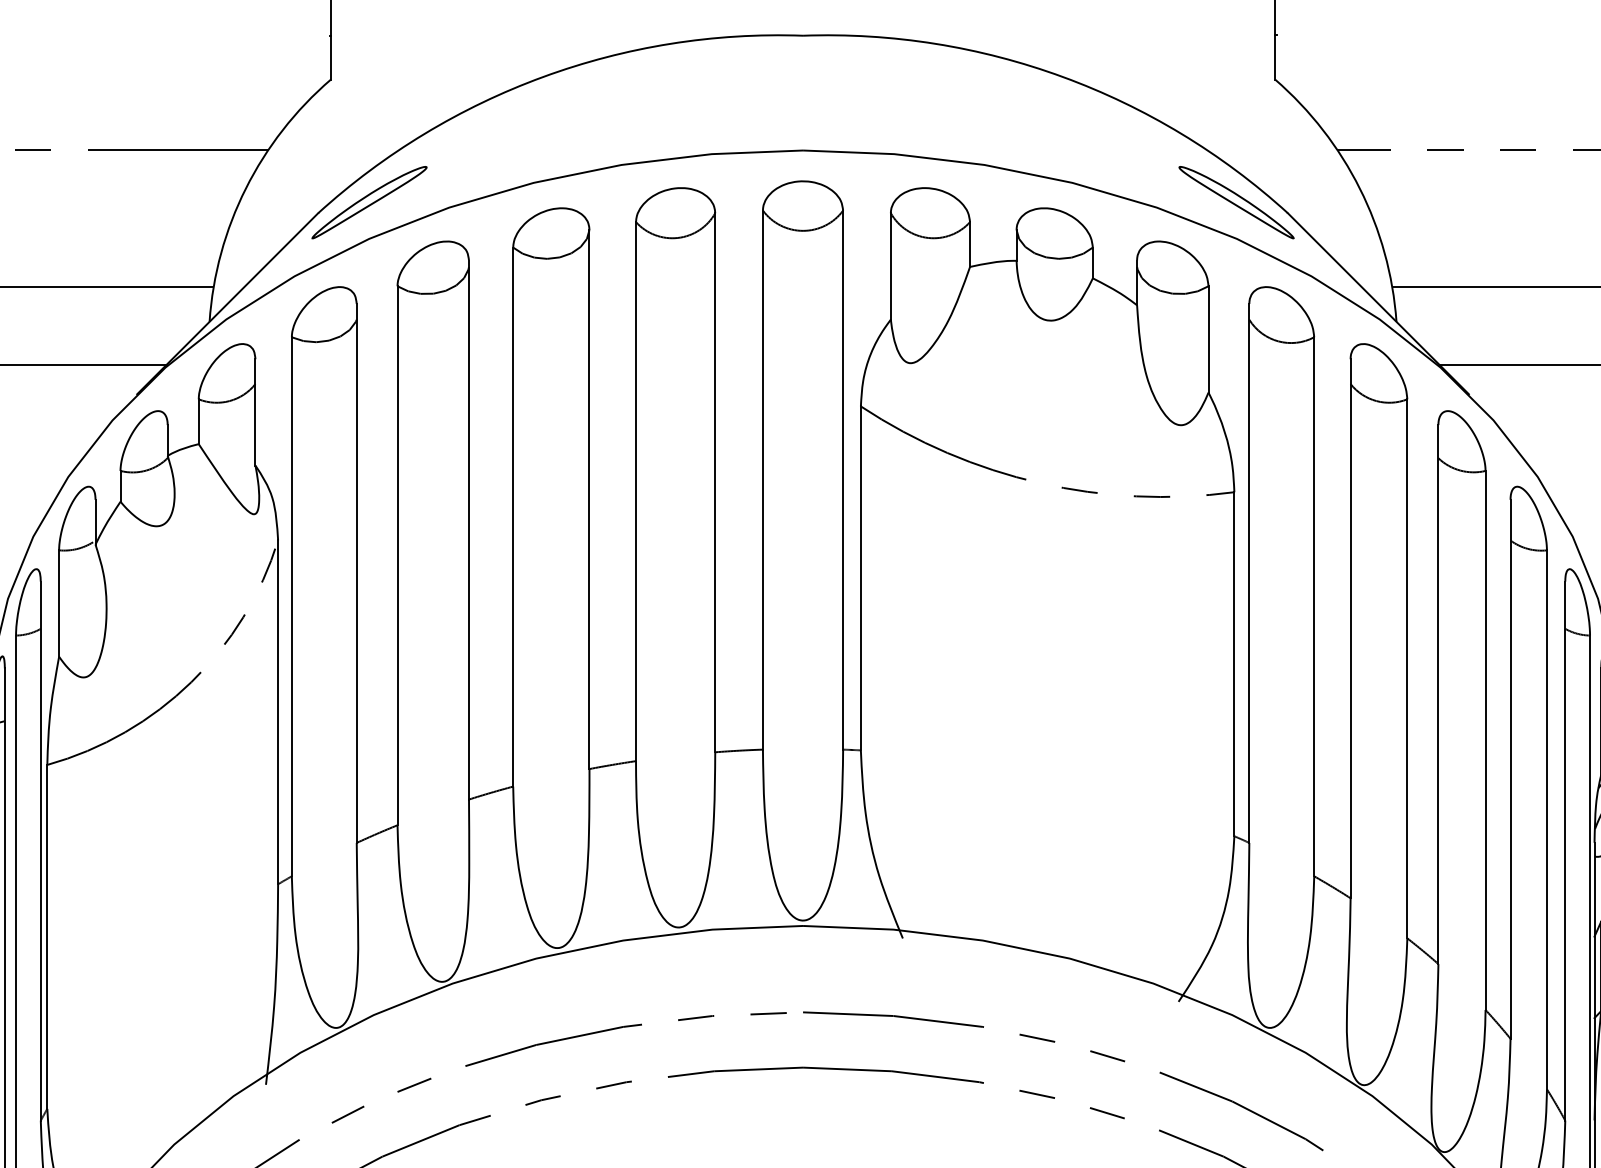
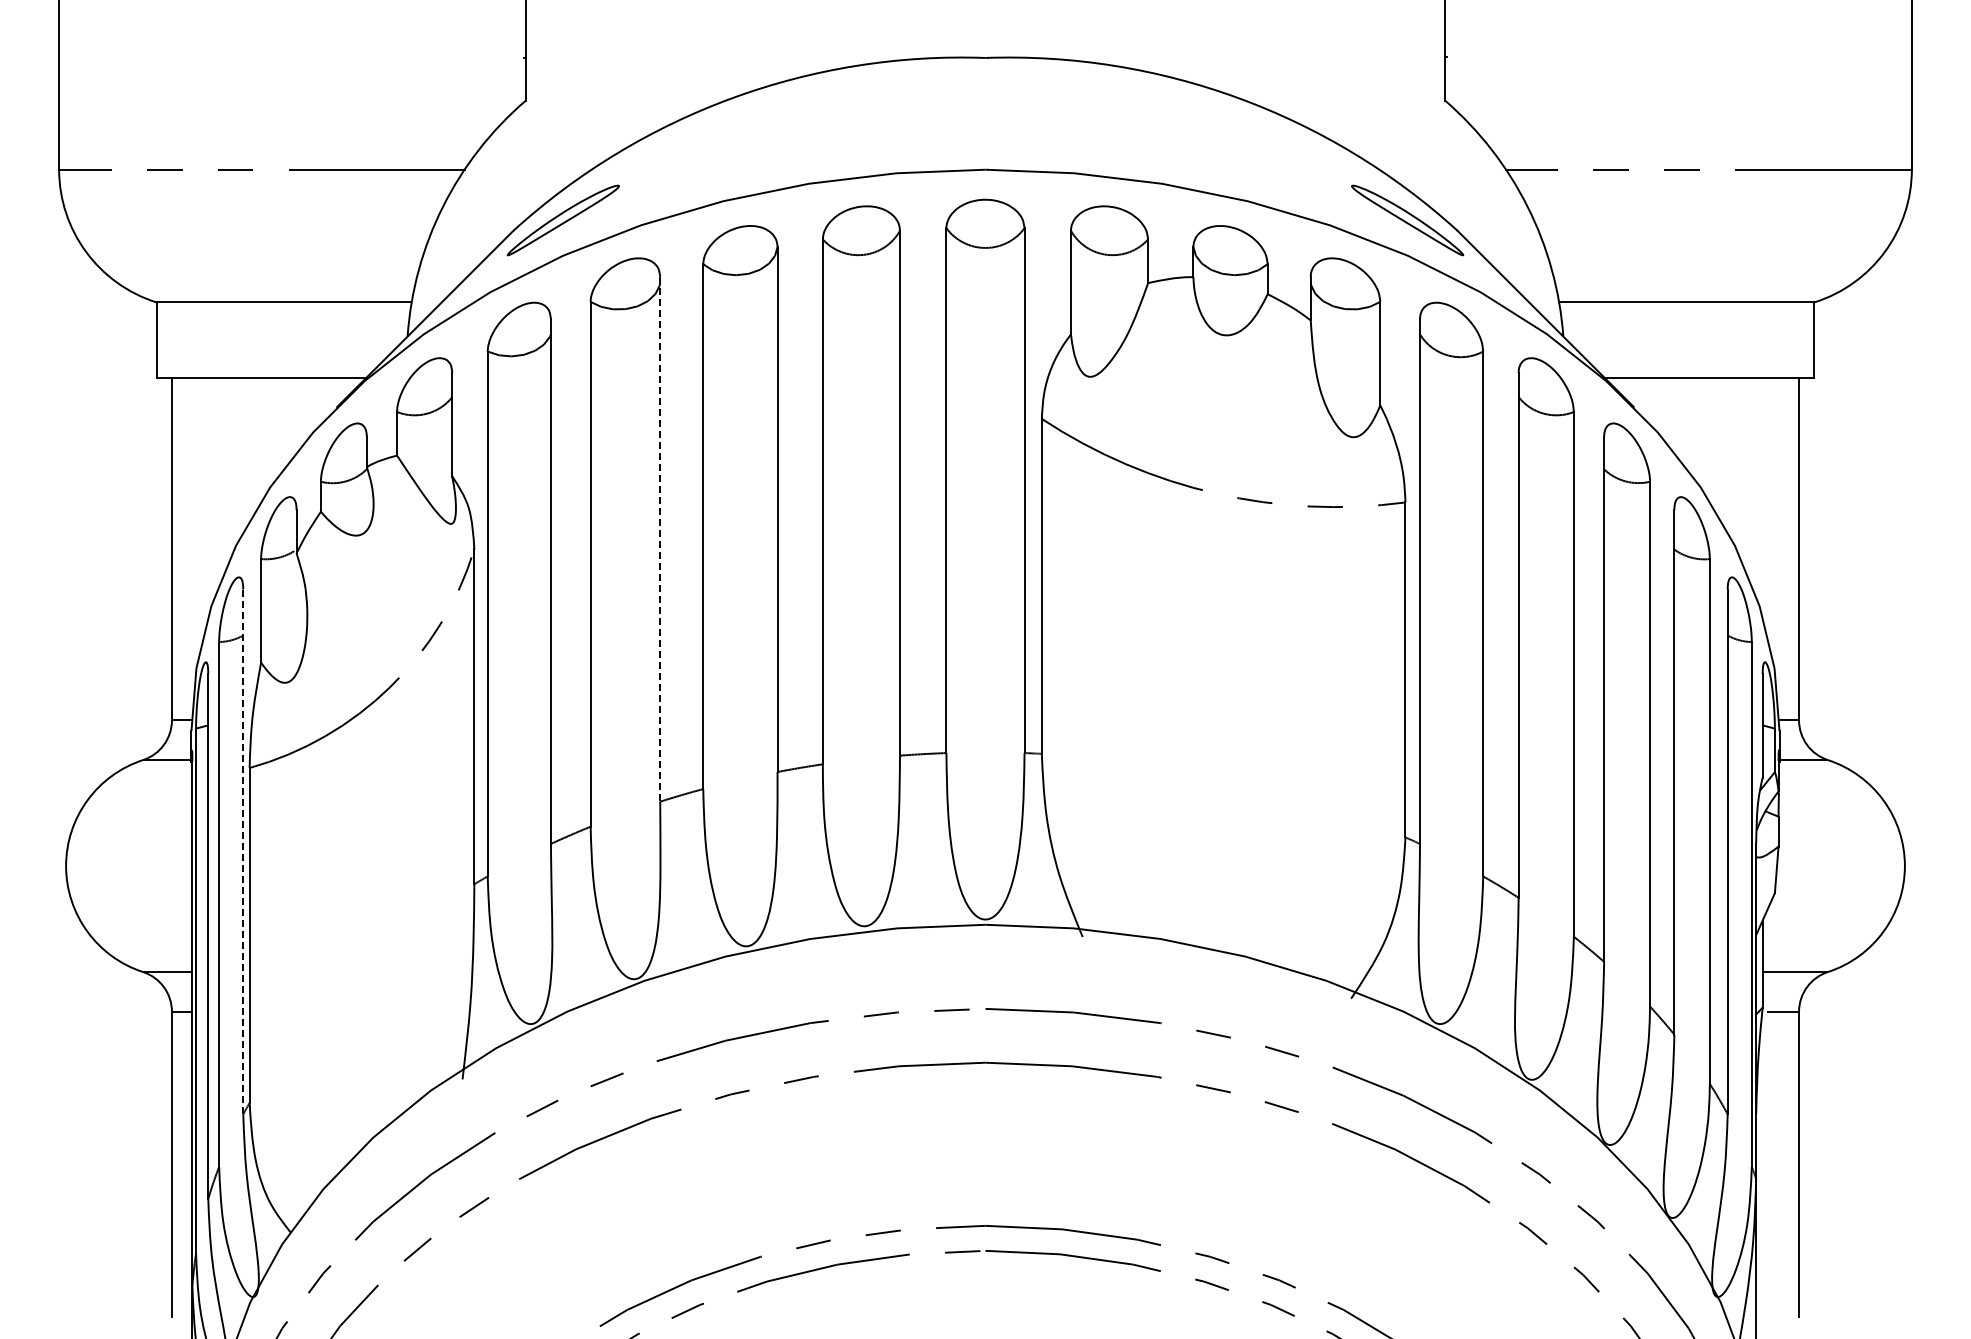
line: (469, 530) -> (660, 539), solid -> dashed
line: (41, 851) -> (243, 852), solid -> dashed

